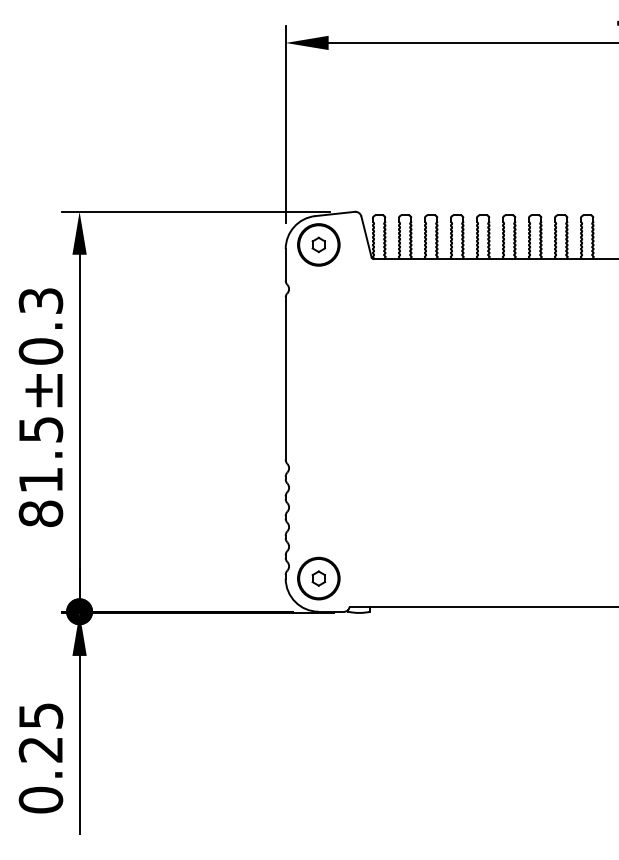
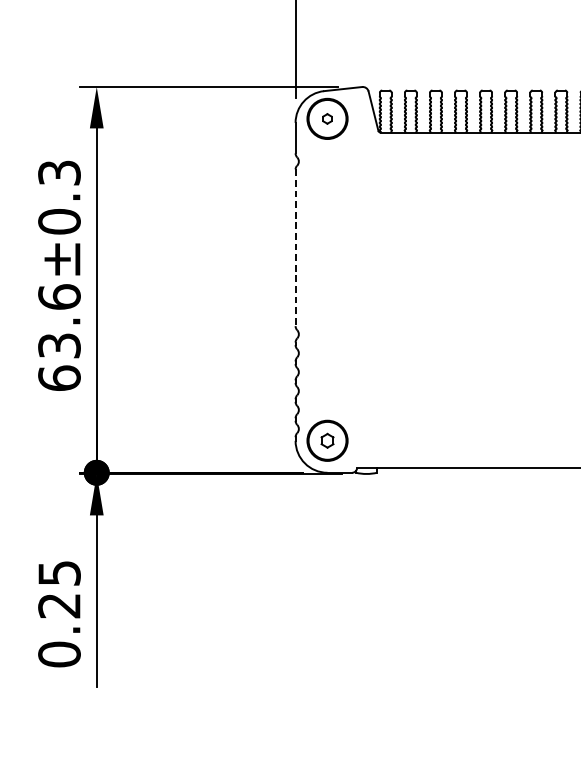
part: (318, 244) -> (327, 118), size x0.7
line: (285, 378) -> (295, 247), solid -> dashed
text: (40, 471) -> (59, 337), 81.5±0.3 -> 63.6±0.3

